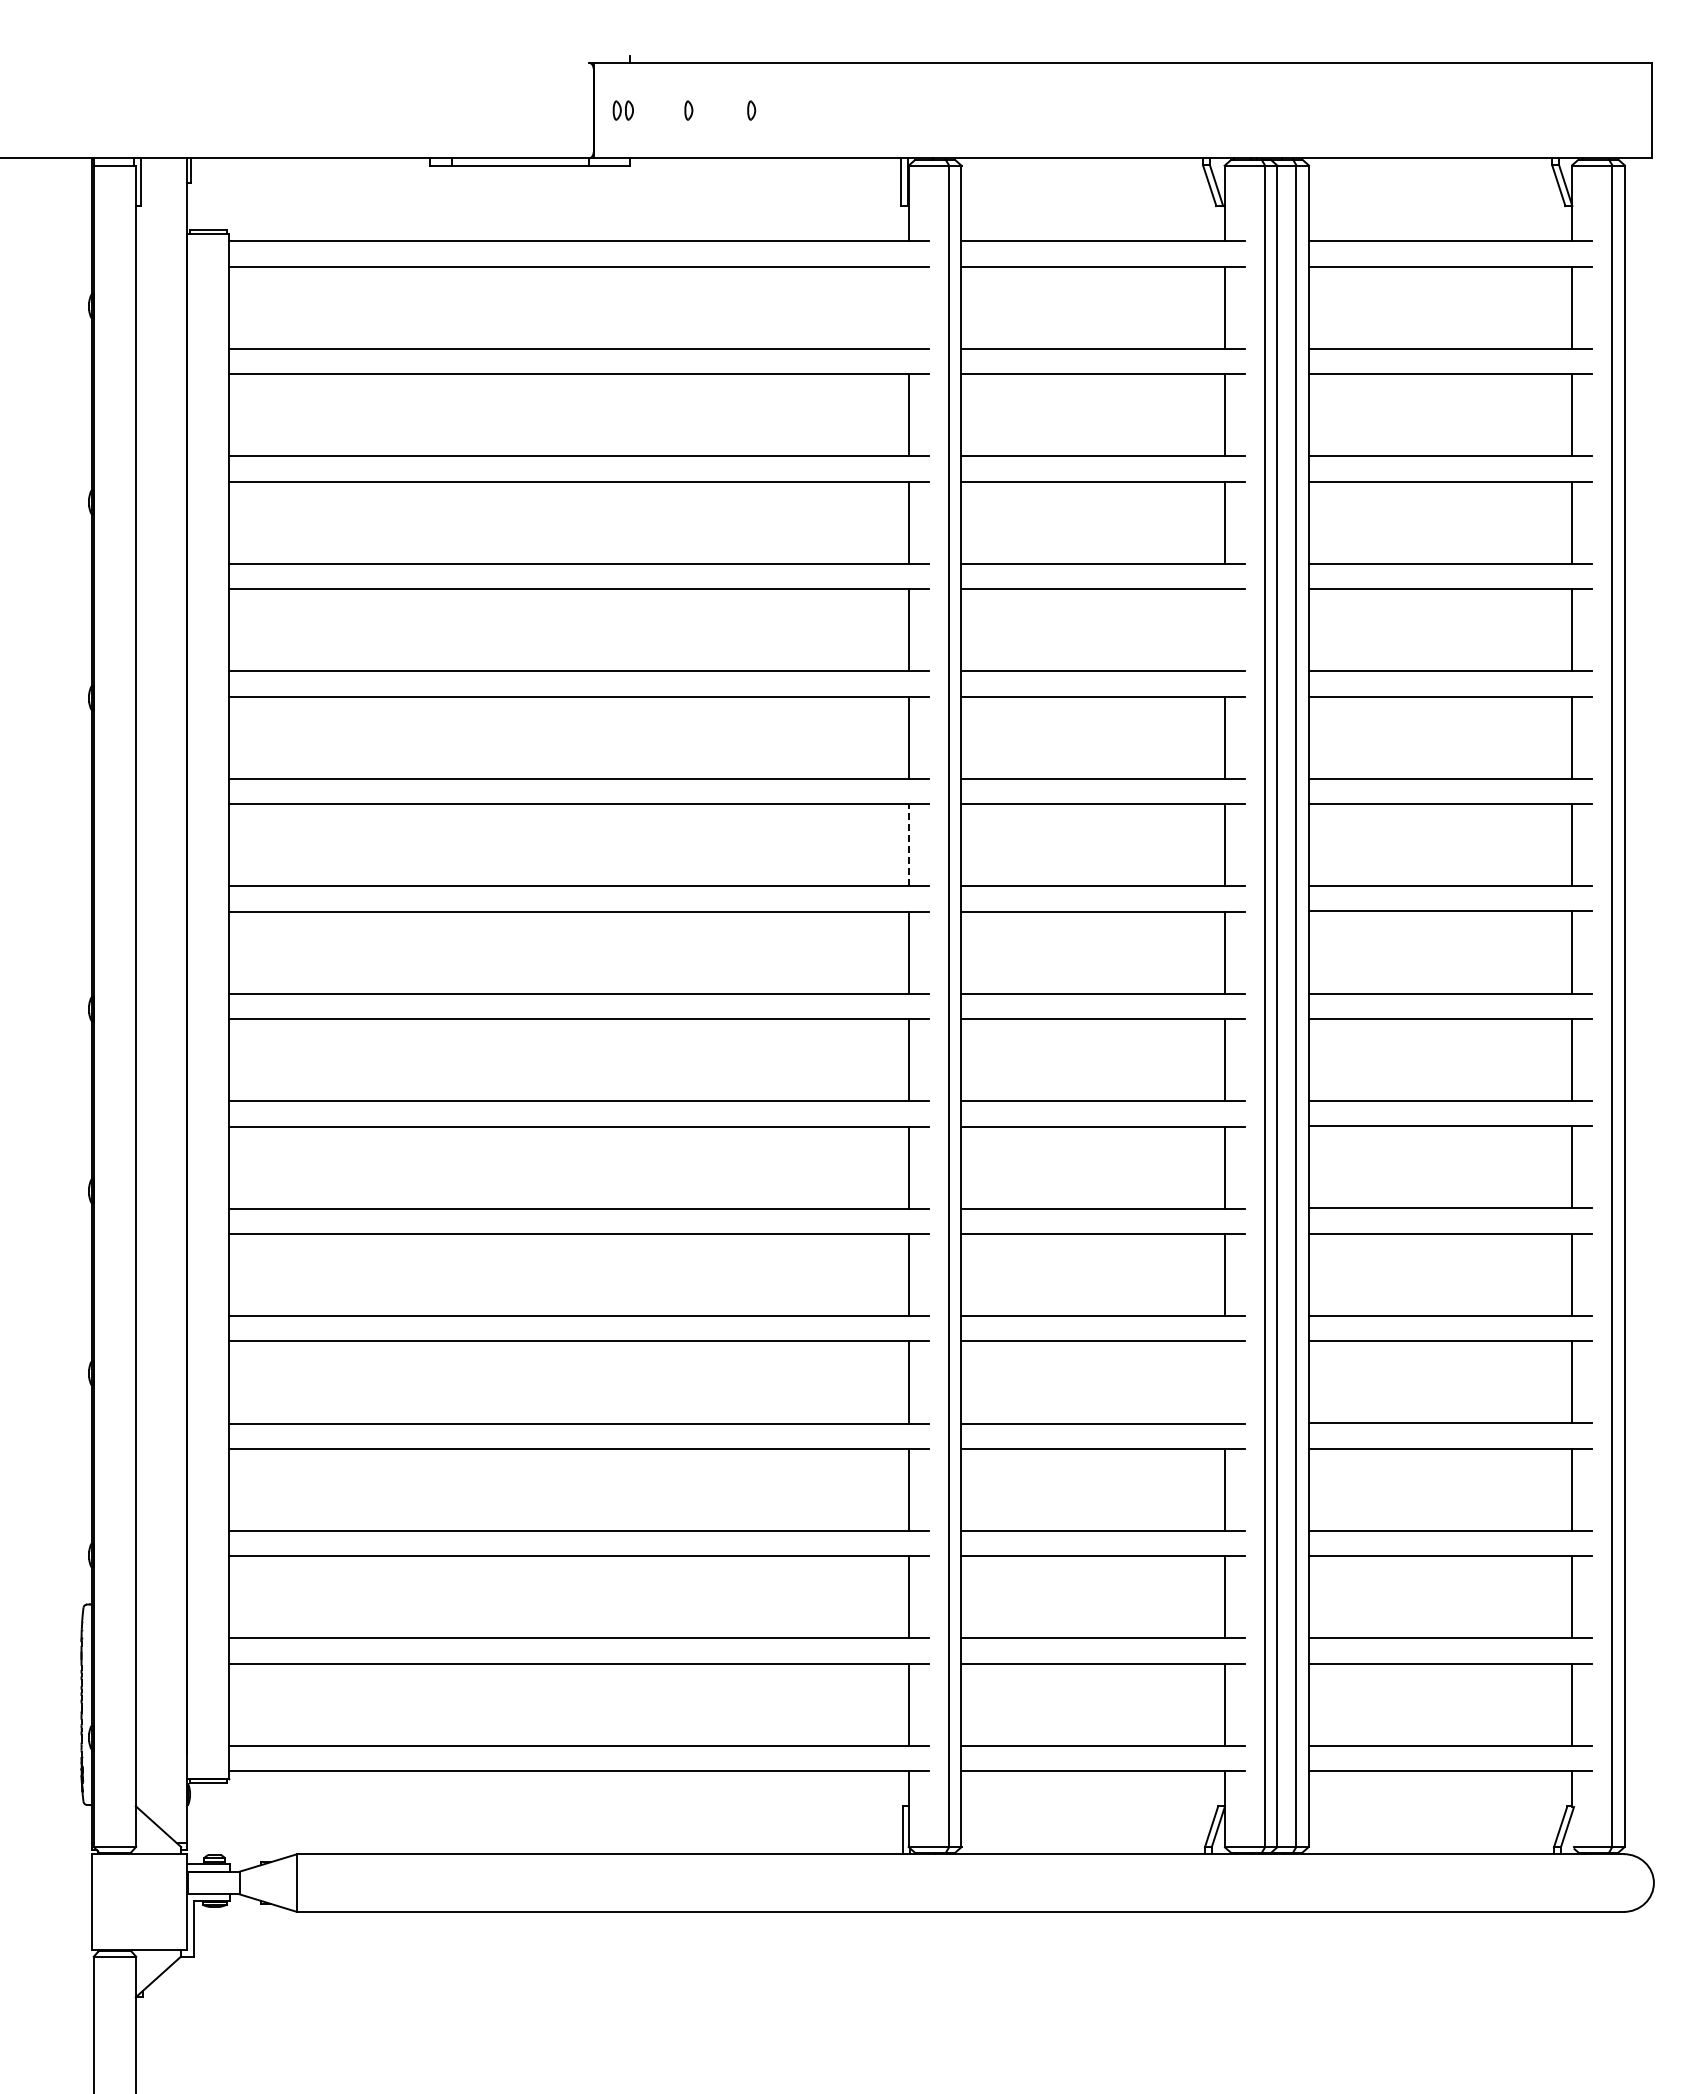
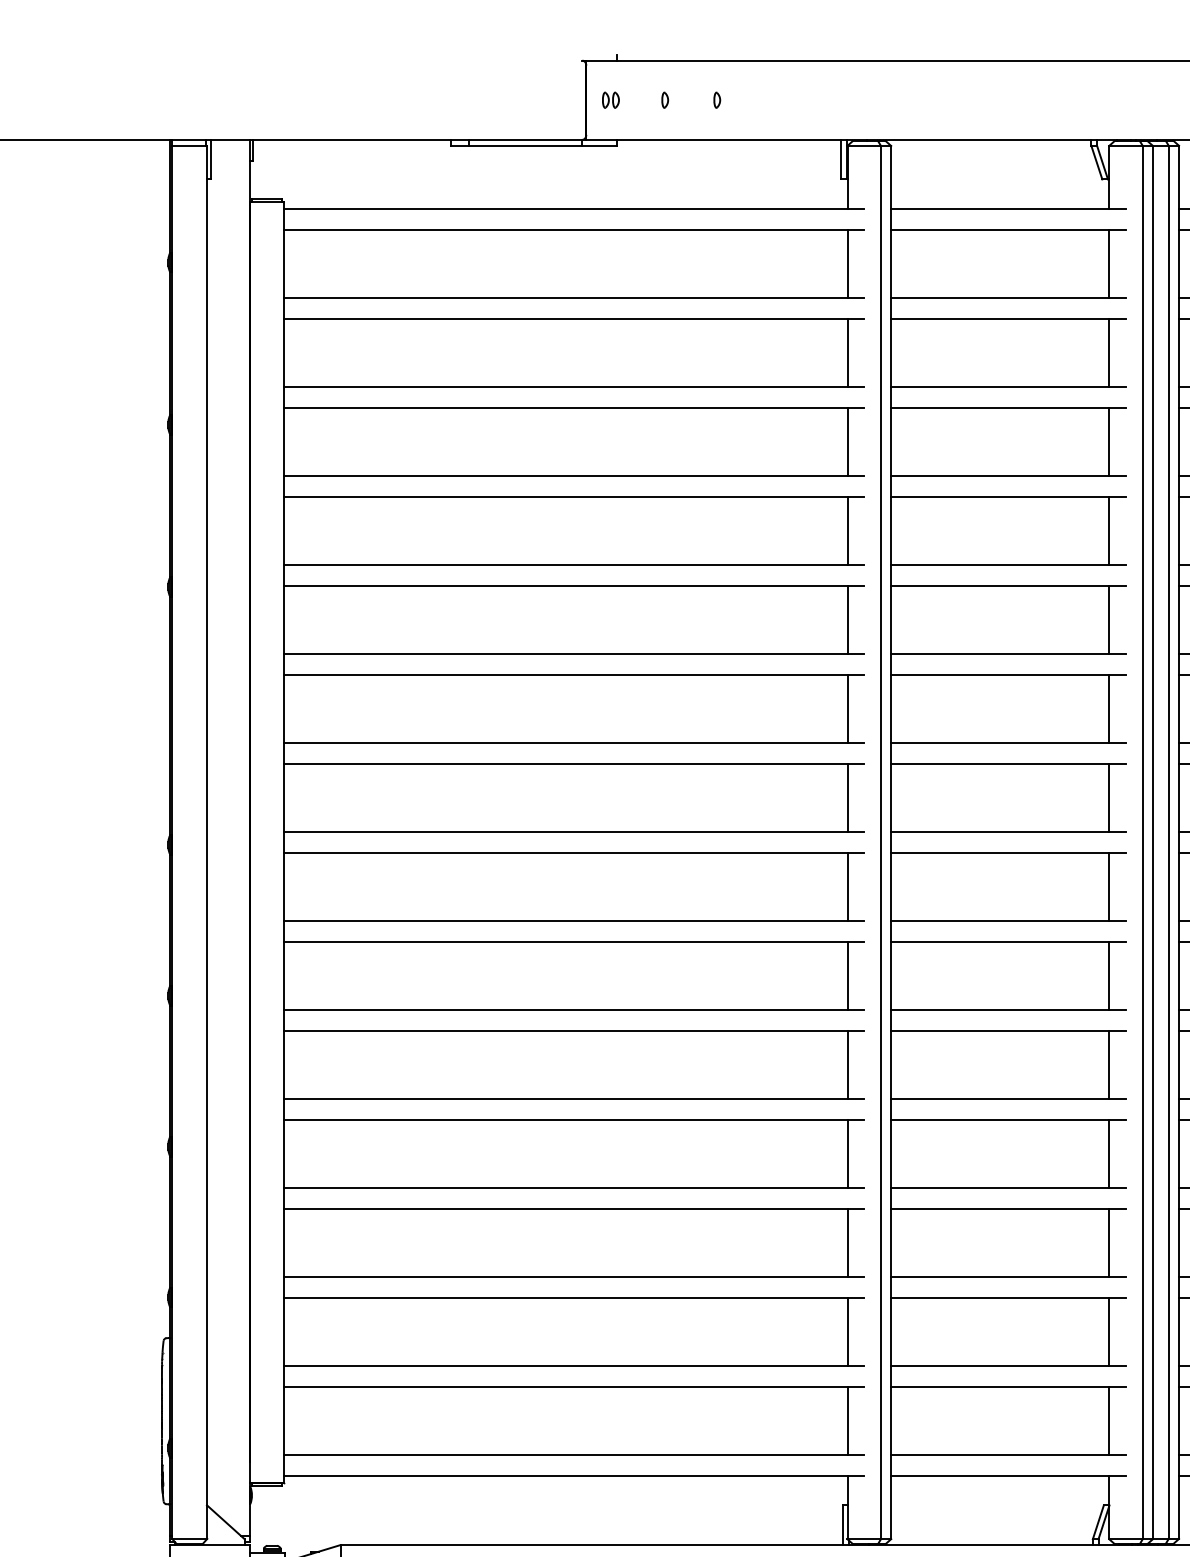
line: (909, 307) -> (848, 263), added
line: (1225, 630) -> (1109, 531), added
line: (909, 844) -> (848, 708), dashed -> solid
line: (1225, 1382) -> (1109, 1154), added

